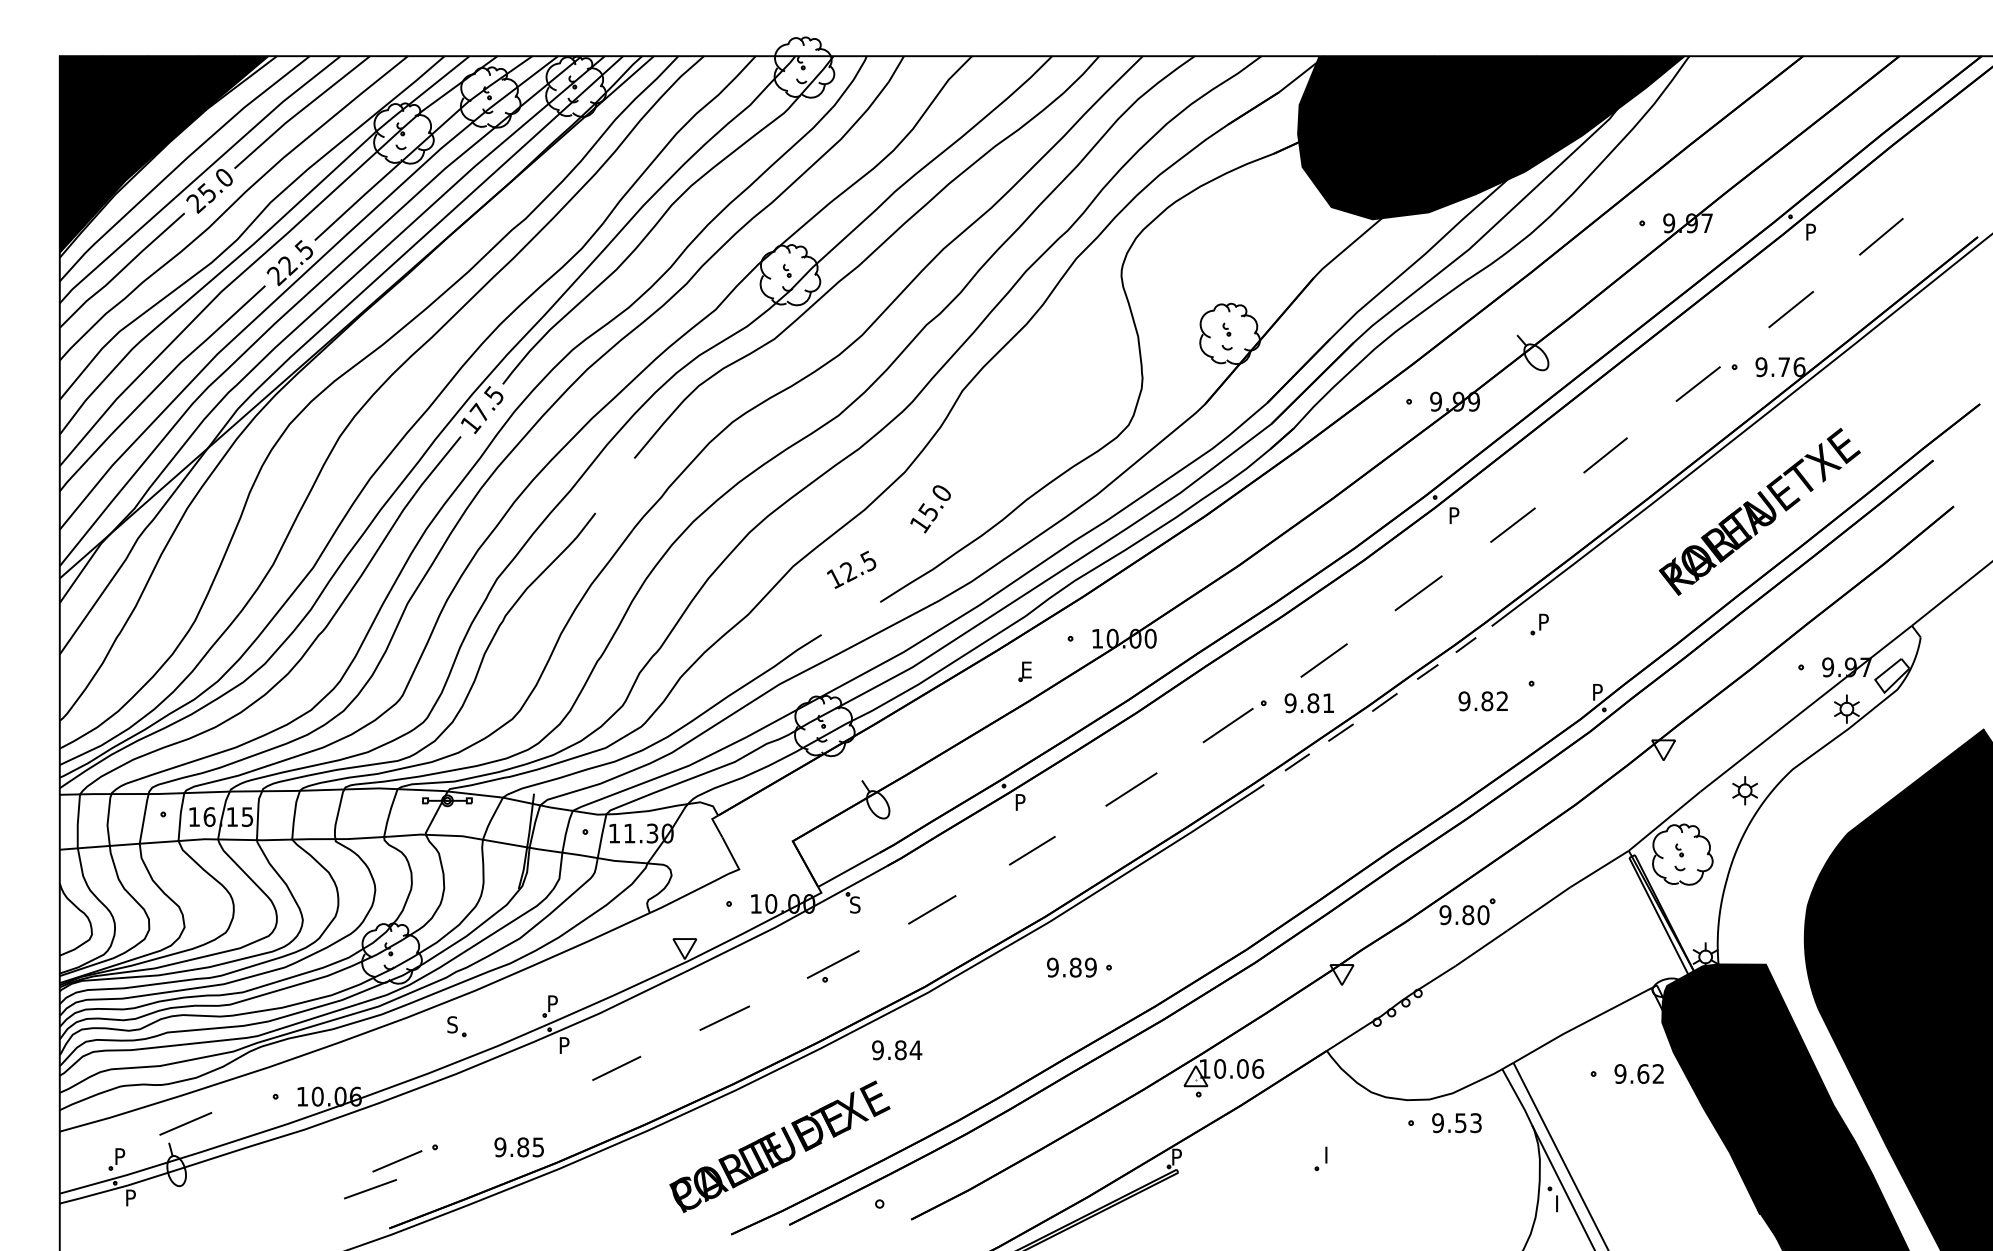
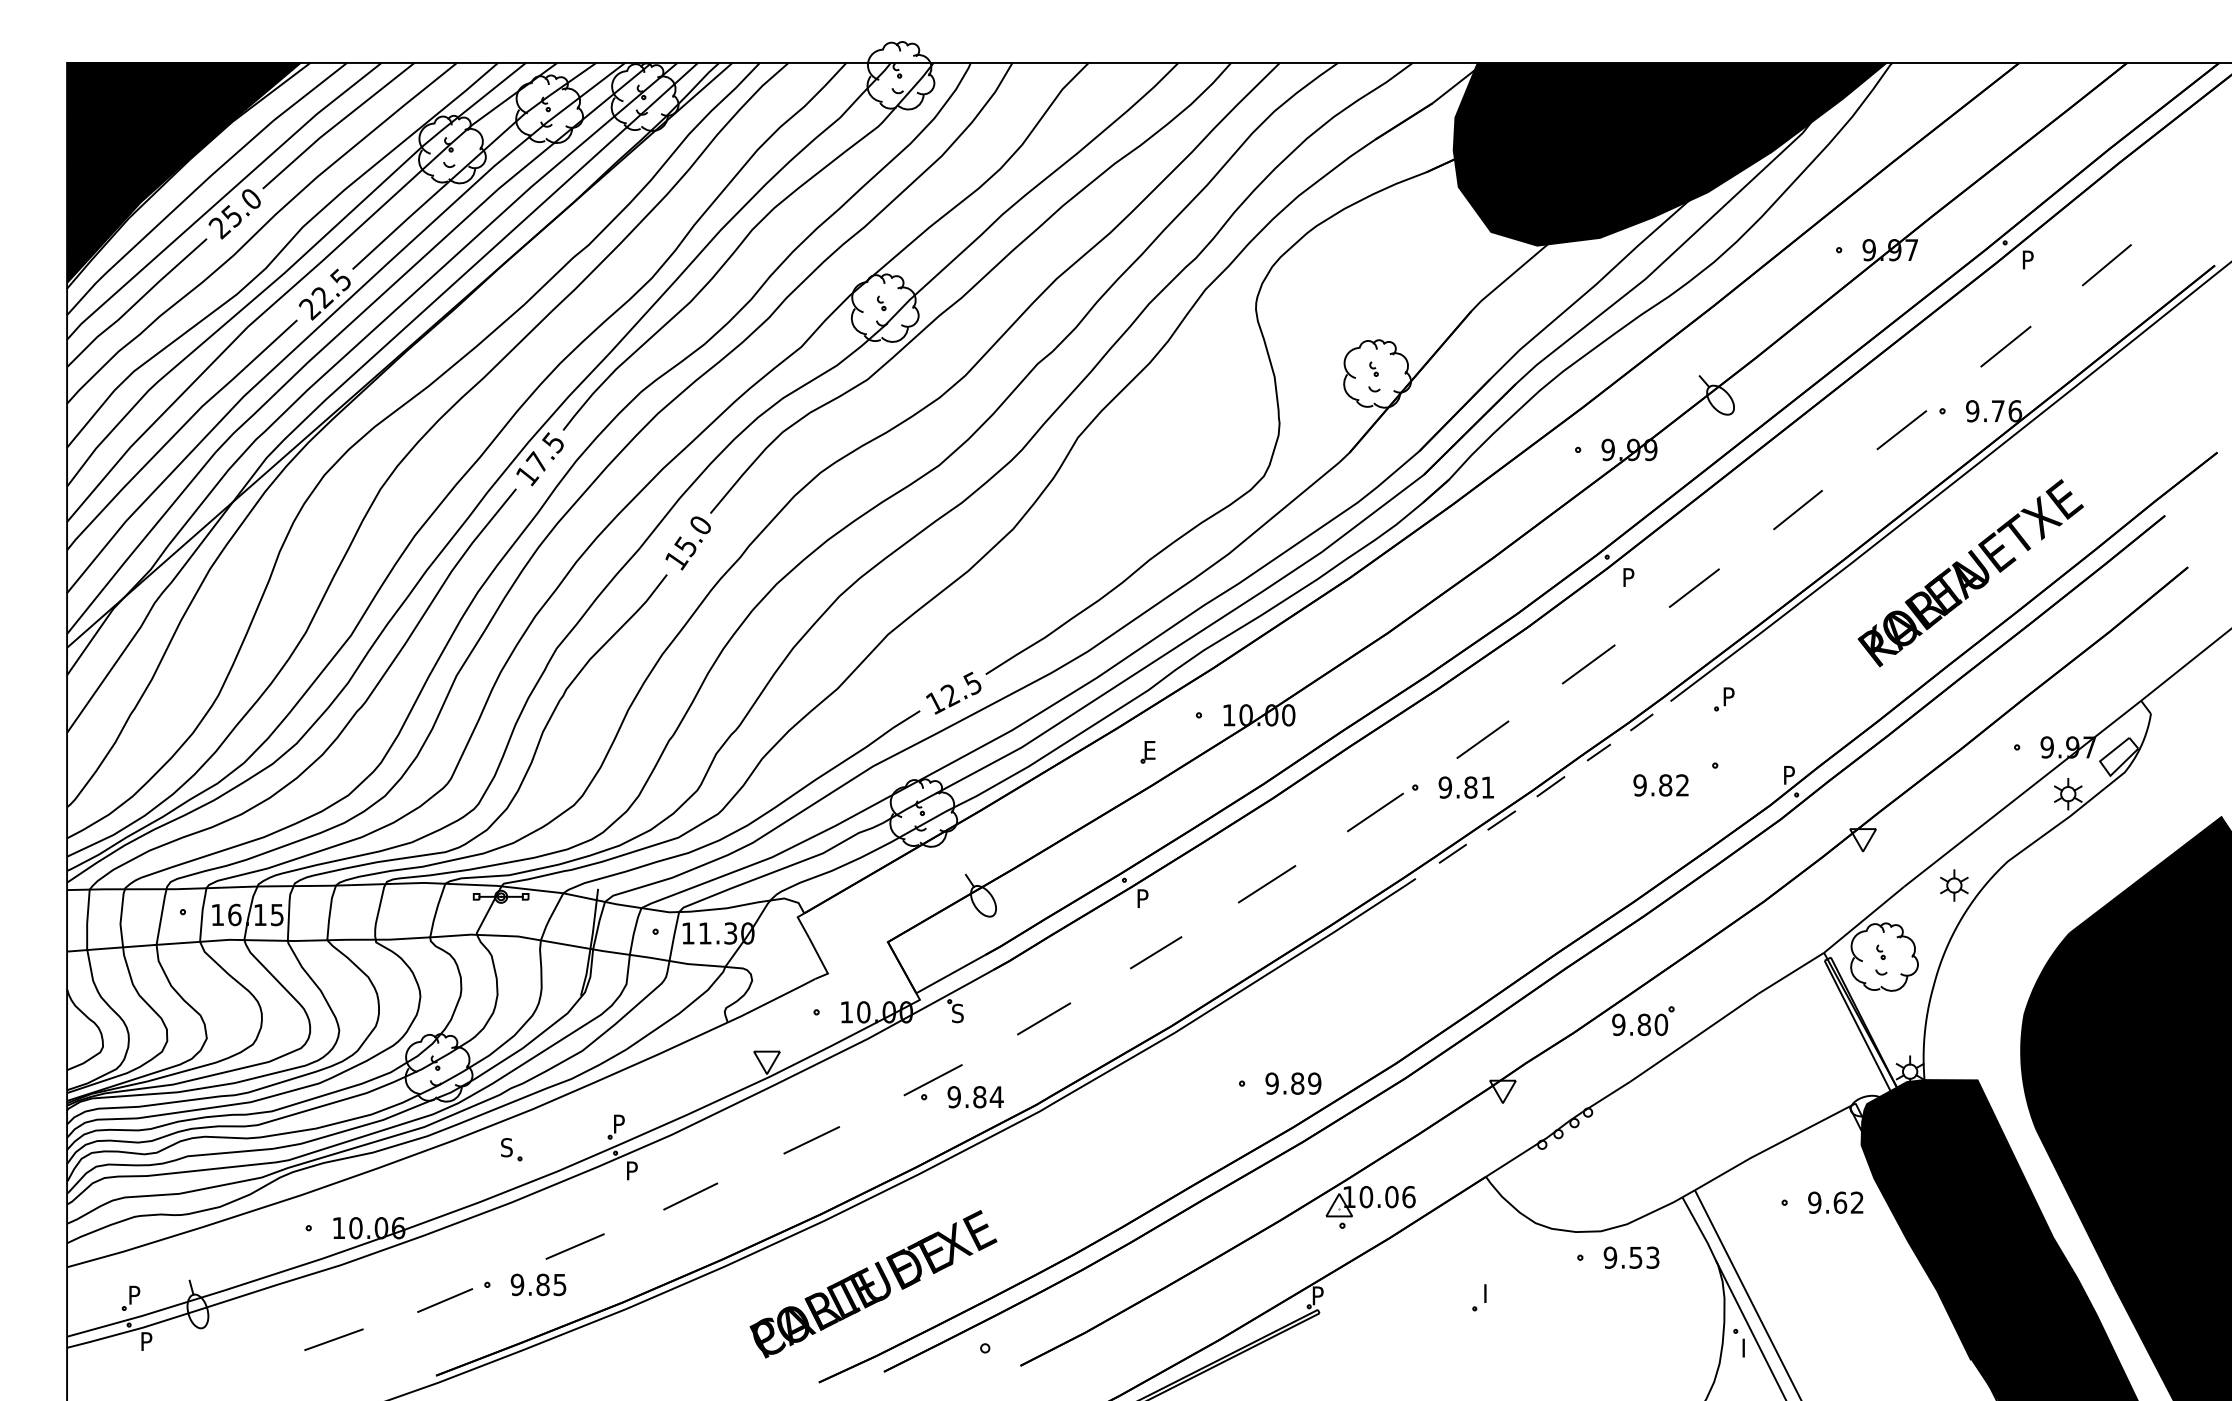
text: (929, 509) -> (687, 543), moved
text: (851, 569) -> (953, 692), moved
text: (1071, 967) -> (1293, 1083), moved
text: (896, 1050) -> (975, 1097), moved
line: (185, 1123) -> (574, 1246), moved
text: (519, 1147) -> (538, 1284), moved
line: (370, 1188) -> (333, 1339), moved

